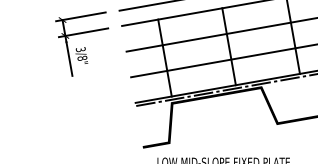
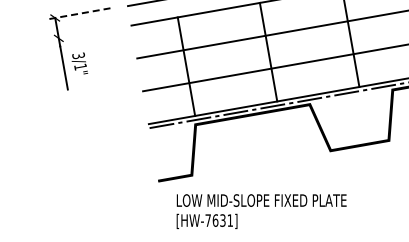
line: (80, 16) -> (78, 13), solid -> dashed
line: (83, 32) -> (81, 33), removed
text: (82, 57) -> (80, 66), 3/8" -> 3/1"

